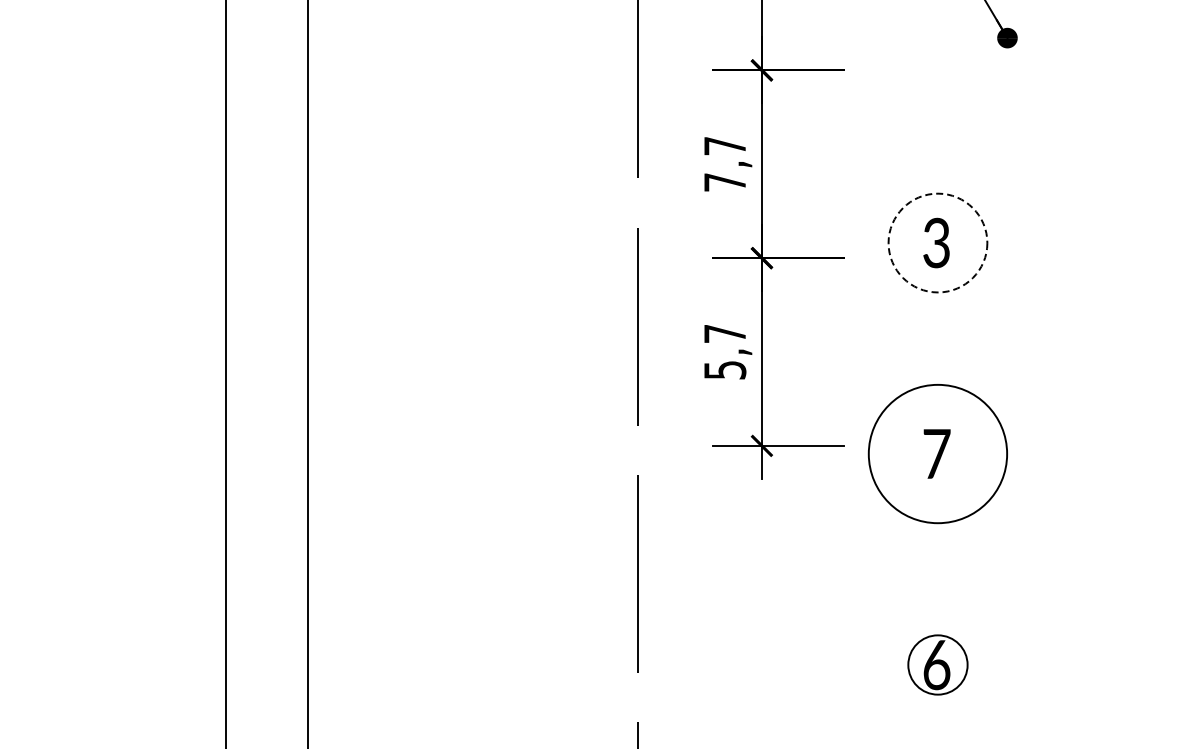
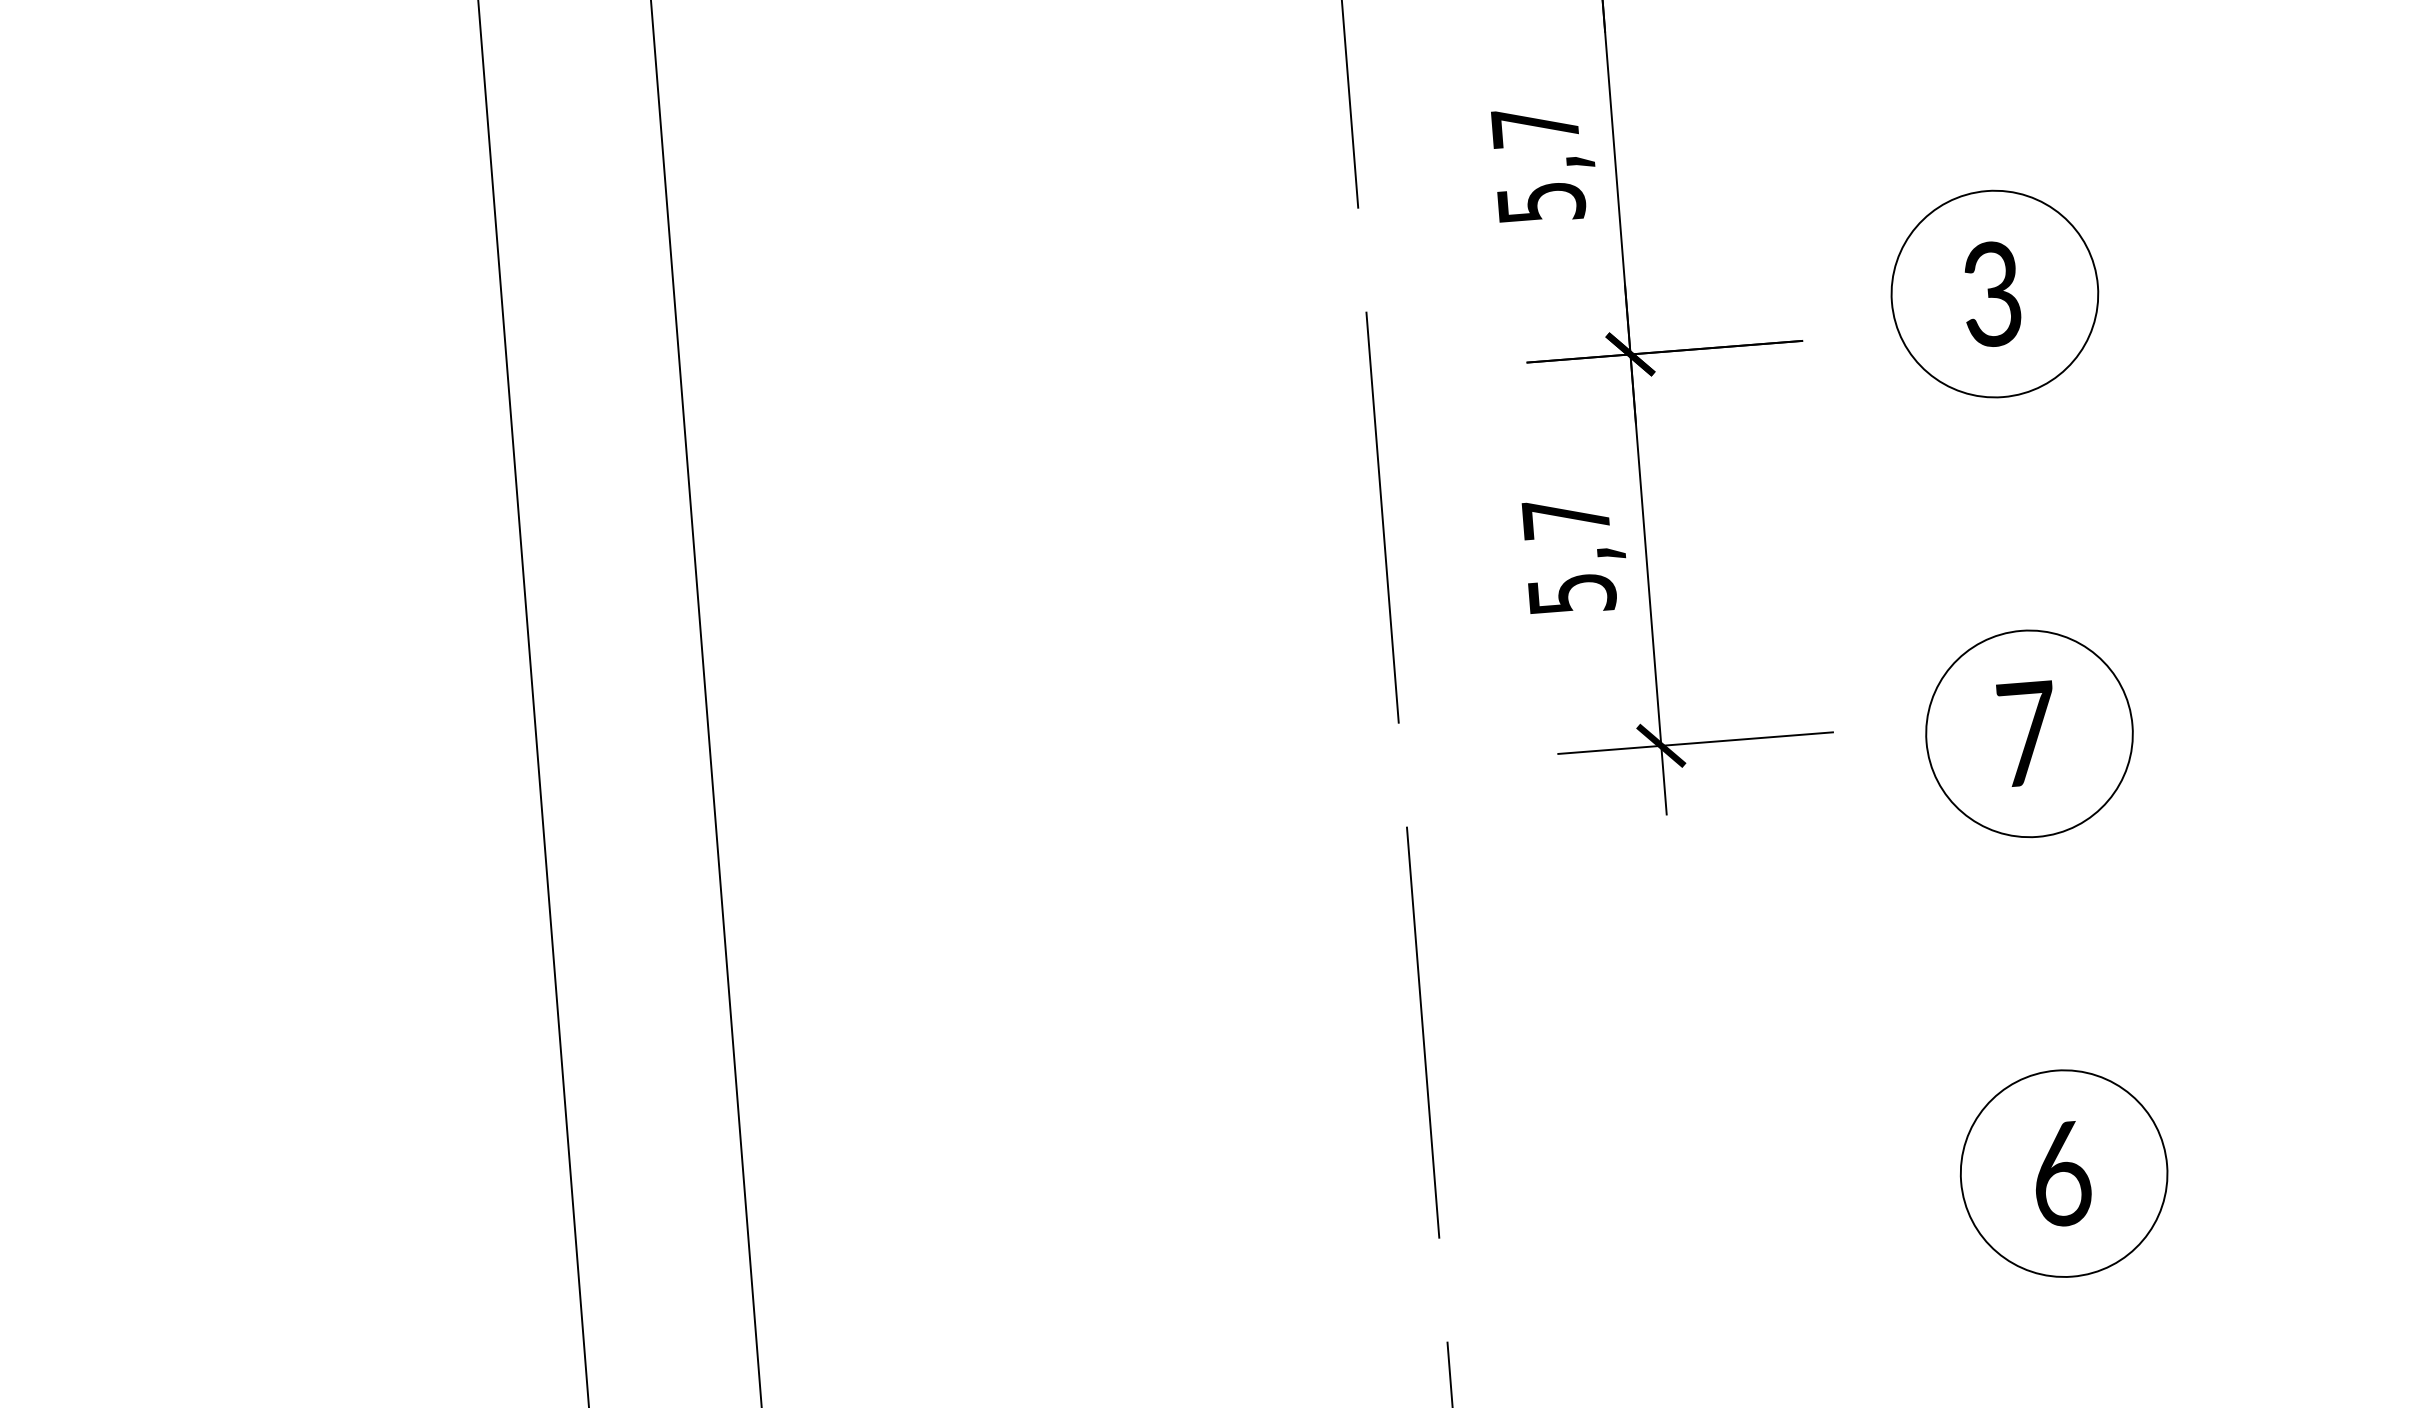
text: (725, 182) -> (1542, 202), 7,7 -> 5,7
circle: (937, 242) -> (1993, 292), dashed -> solid
circle: (937, 453) -> (2028, 732), size x0.71
circle: (937, 664) -> (2063, 1172), size x1.67

